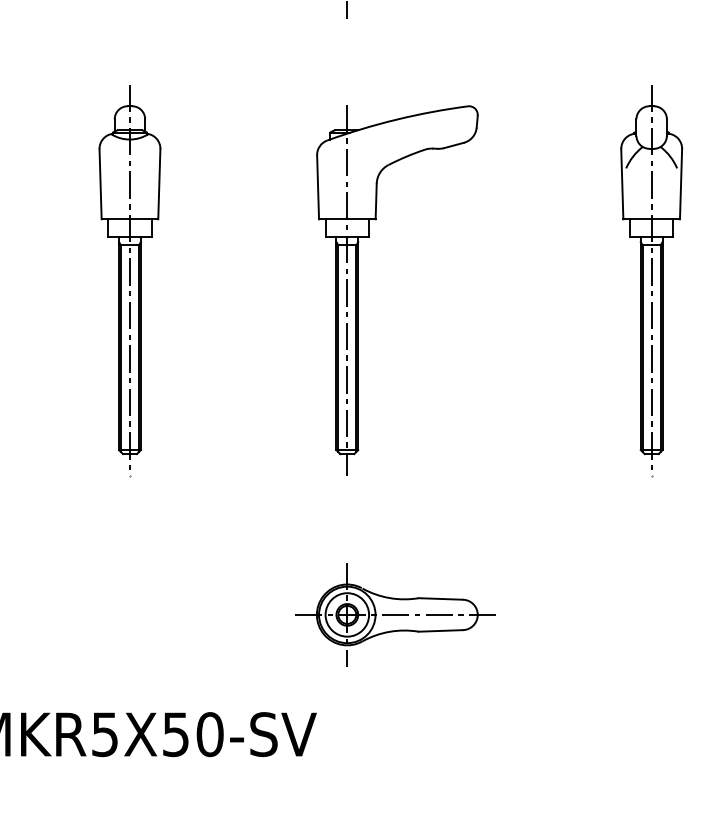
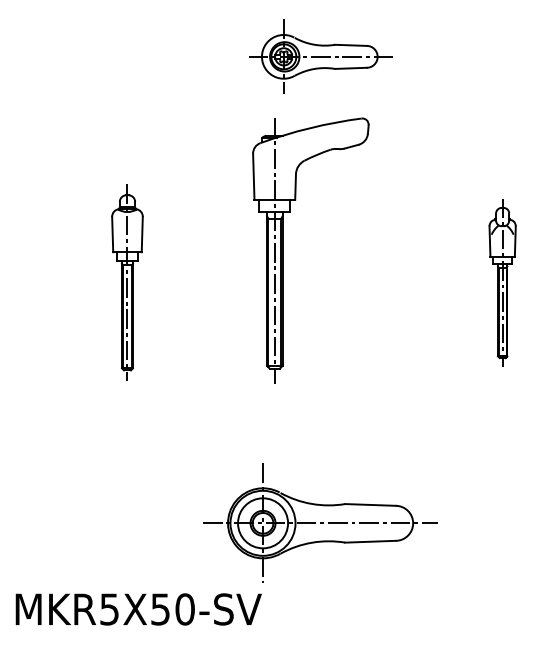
part: (129, 281) -> (127, 283), size x0.7
part: (651, 281) -> (502, 283), size x0.6
part: (359, 289) -> (283, 250), moved
part: (395, 615) -> (318, 523), size x1.6

